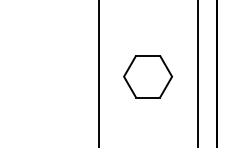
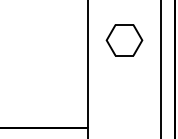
part: (148, 76) -> (124, 40), moved

